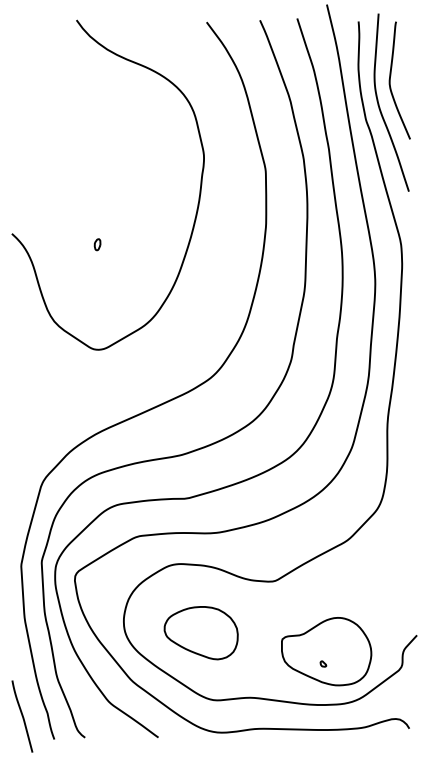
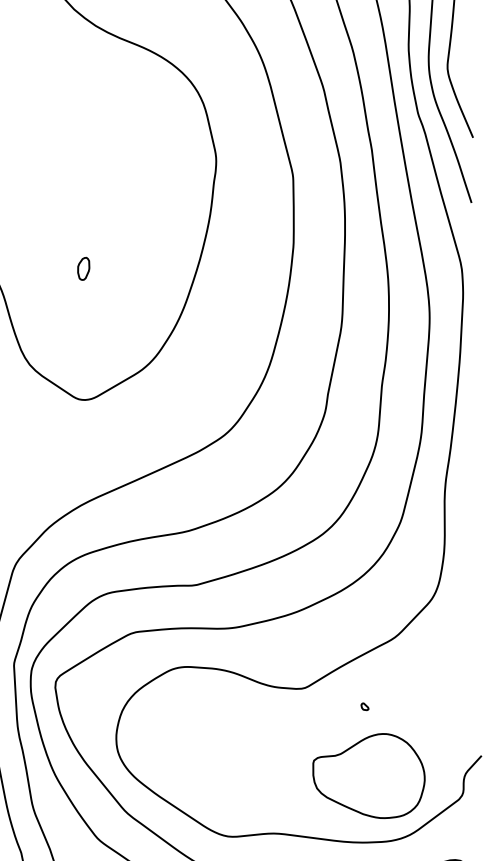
part: (97, 244) -> (83, 268), size x1.6
part: (200, 633) -> (211, 753), removed
part: (323, 663) -> (365, 706), moved

